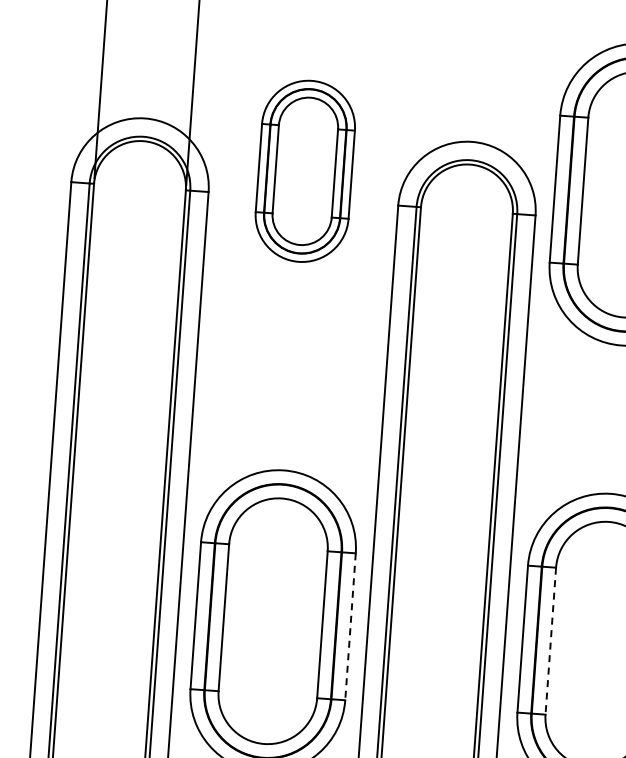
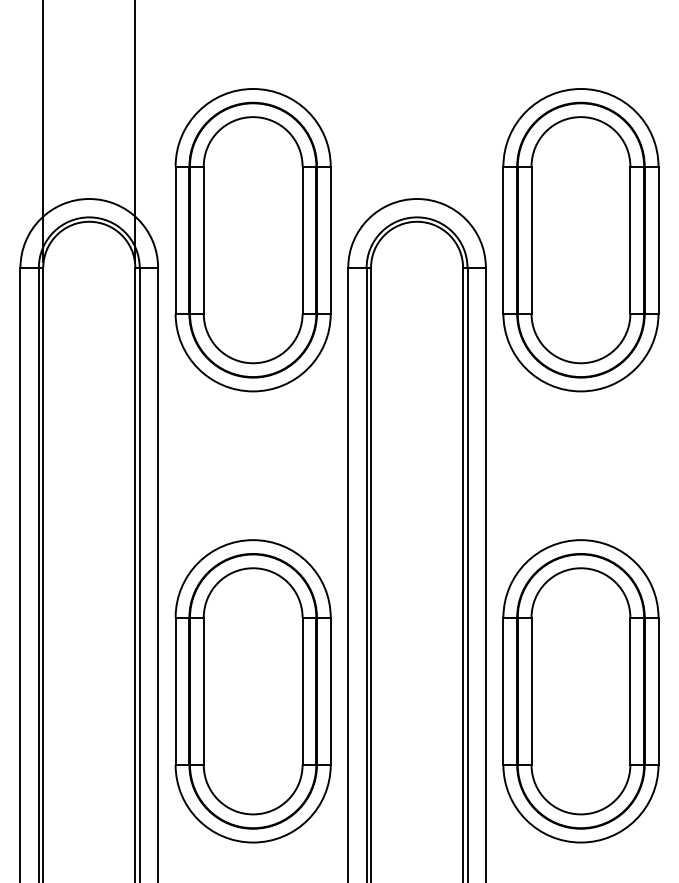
part: (304, 171) -> (252, 240), size x1.67
line: (350, 626) -> (330, 691), dashed -> solid
line: (550, 641) -> (531, 691), dashed -> solid

